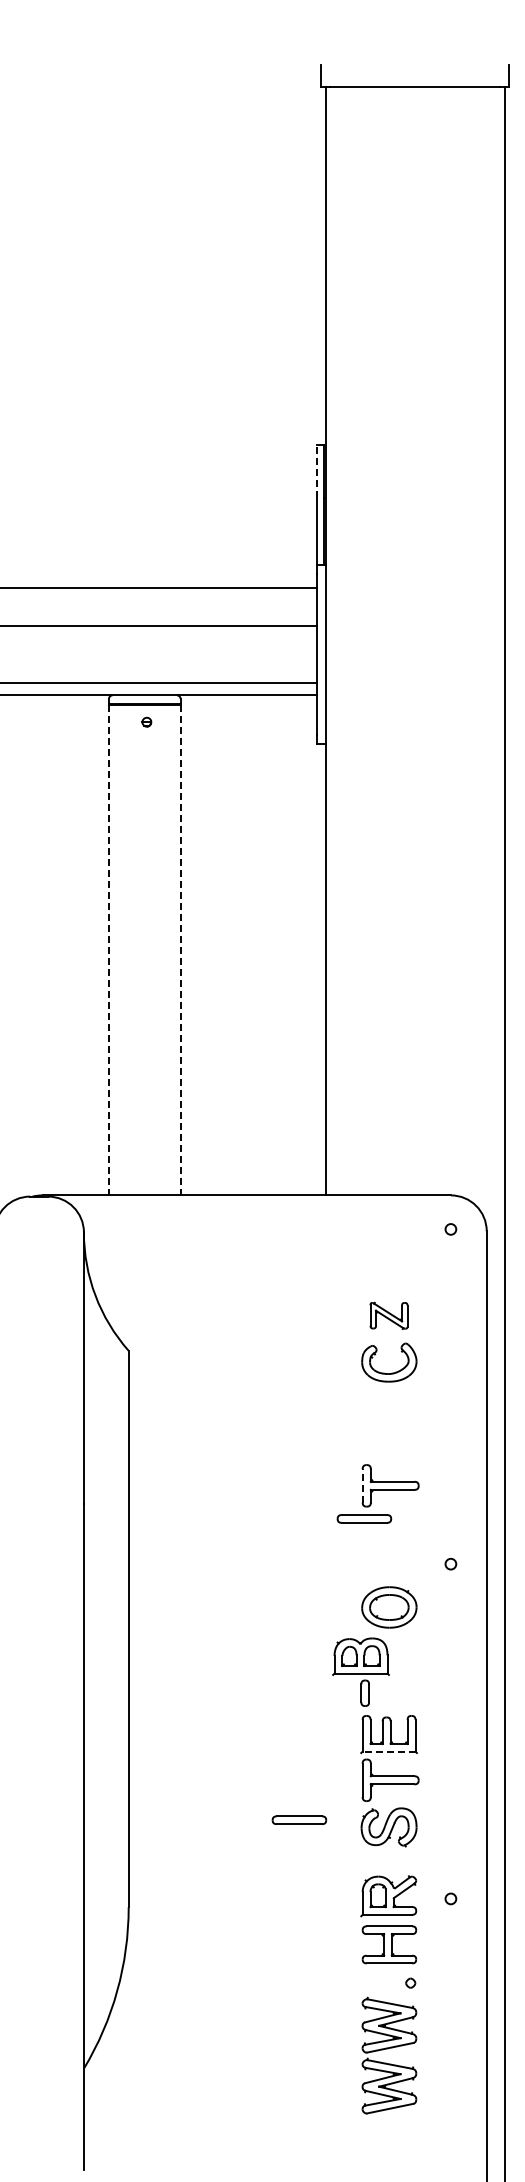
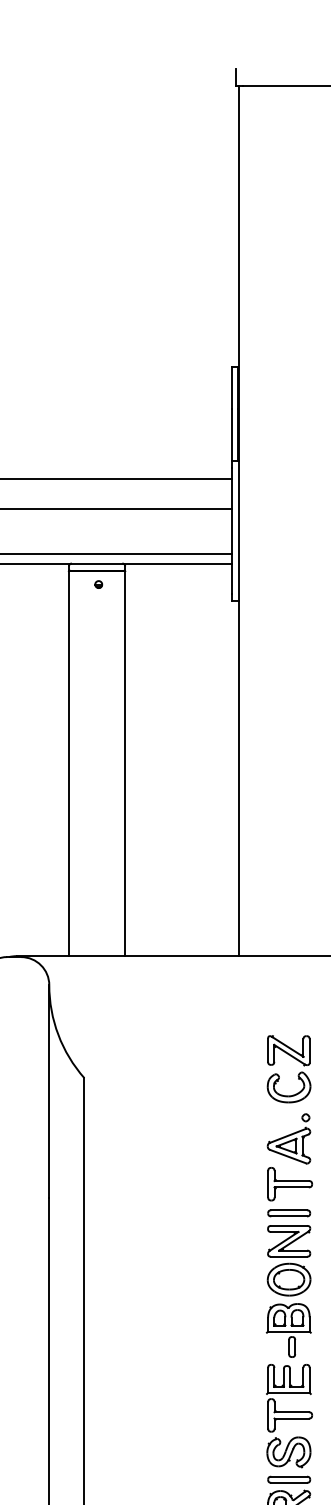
line: (316, 471) -> (231, 387), dashed -> solid
line: (108, 950) -> (68, 763), dashed -> solid
line: (180, 950) -> (125, 763), dashed -> solid
part: (388, 1315) -> (288, 1050), size x1.43
part: (389, 1427) -> (289, 1138), added
line: (362, 1485) -> (268, 1183), dashed -> solid
part: (364, 1518) -> (289, 1212), moved
part: (389, 1558) -> (289, 1241), added
part: (360, 1671) -> (288, 1329), moved
line: (388, 1751) -> (288, 1392), dashed -> solid
part: (299, 1819) -> (289, 1479), moved

